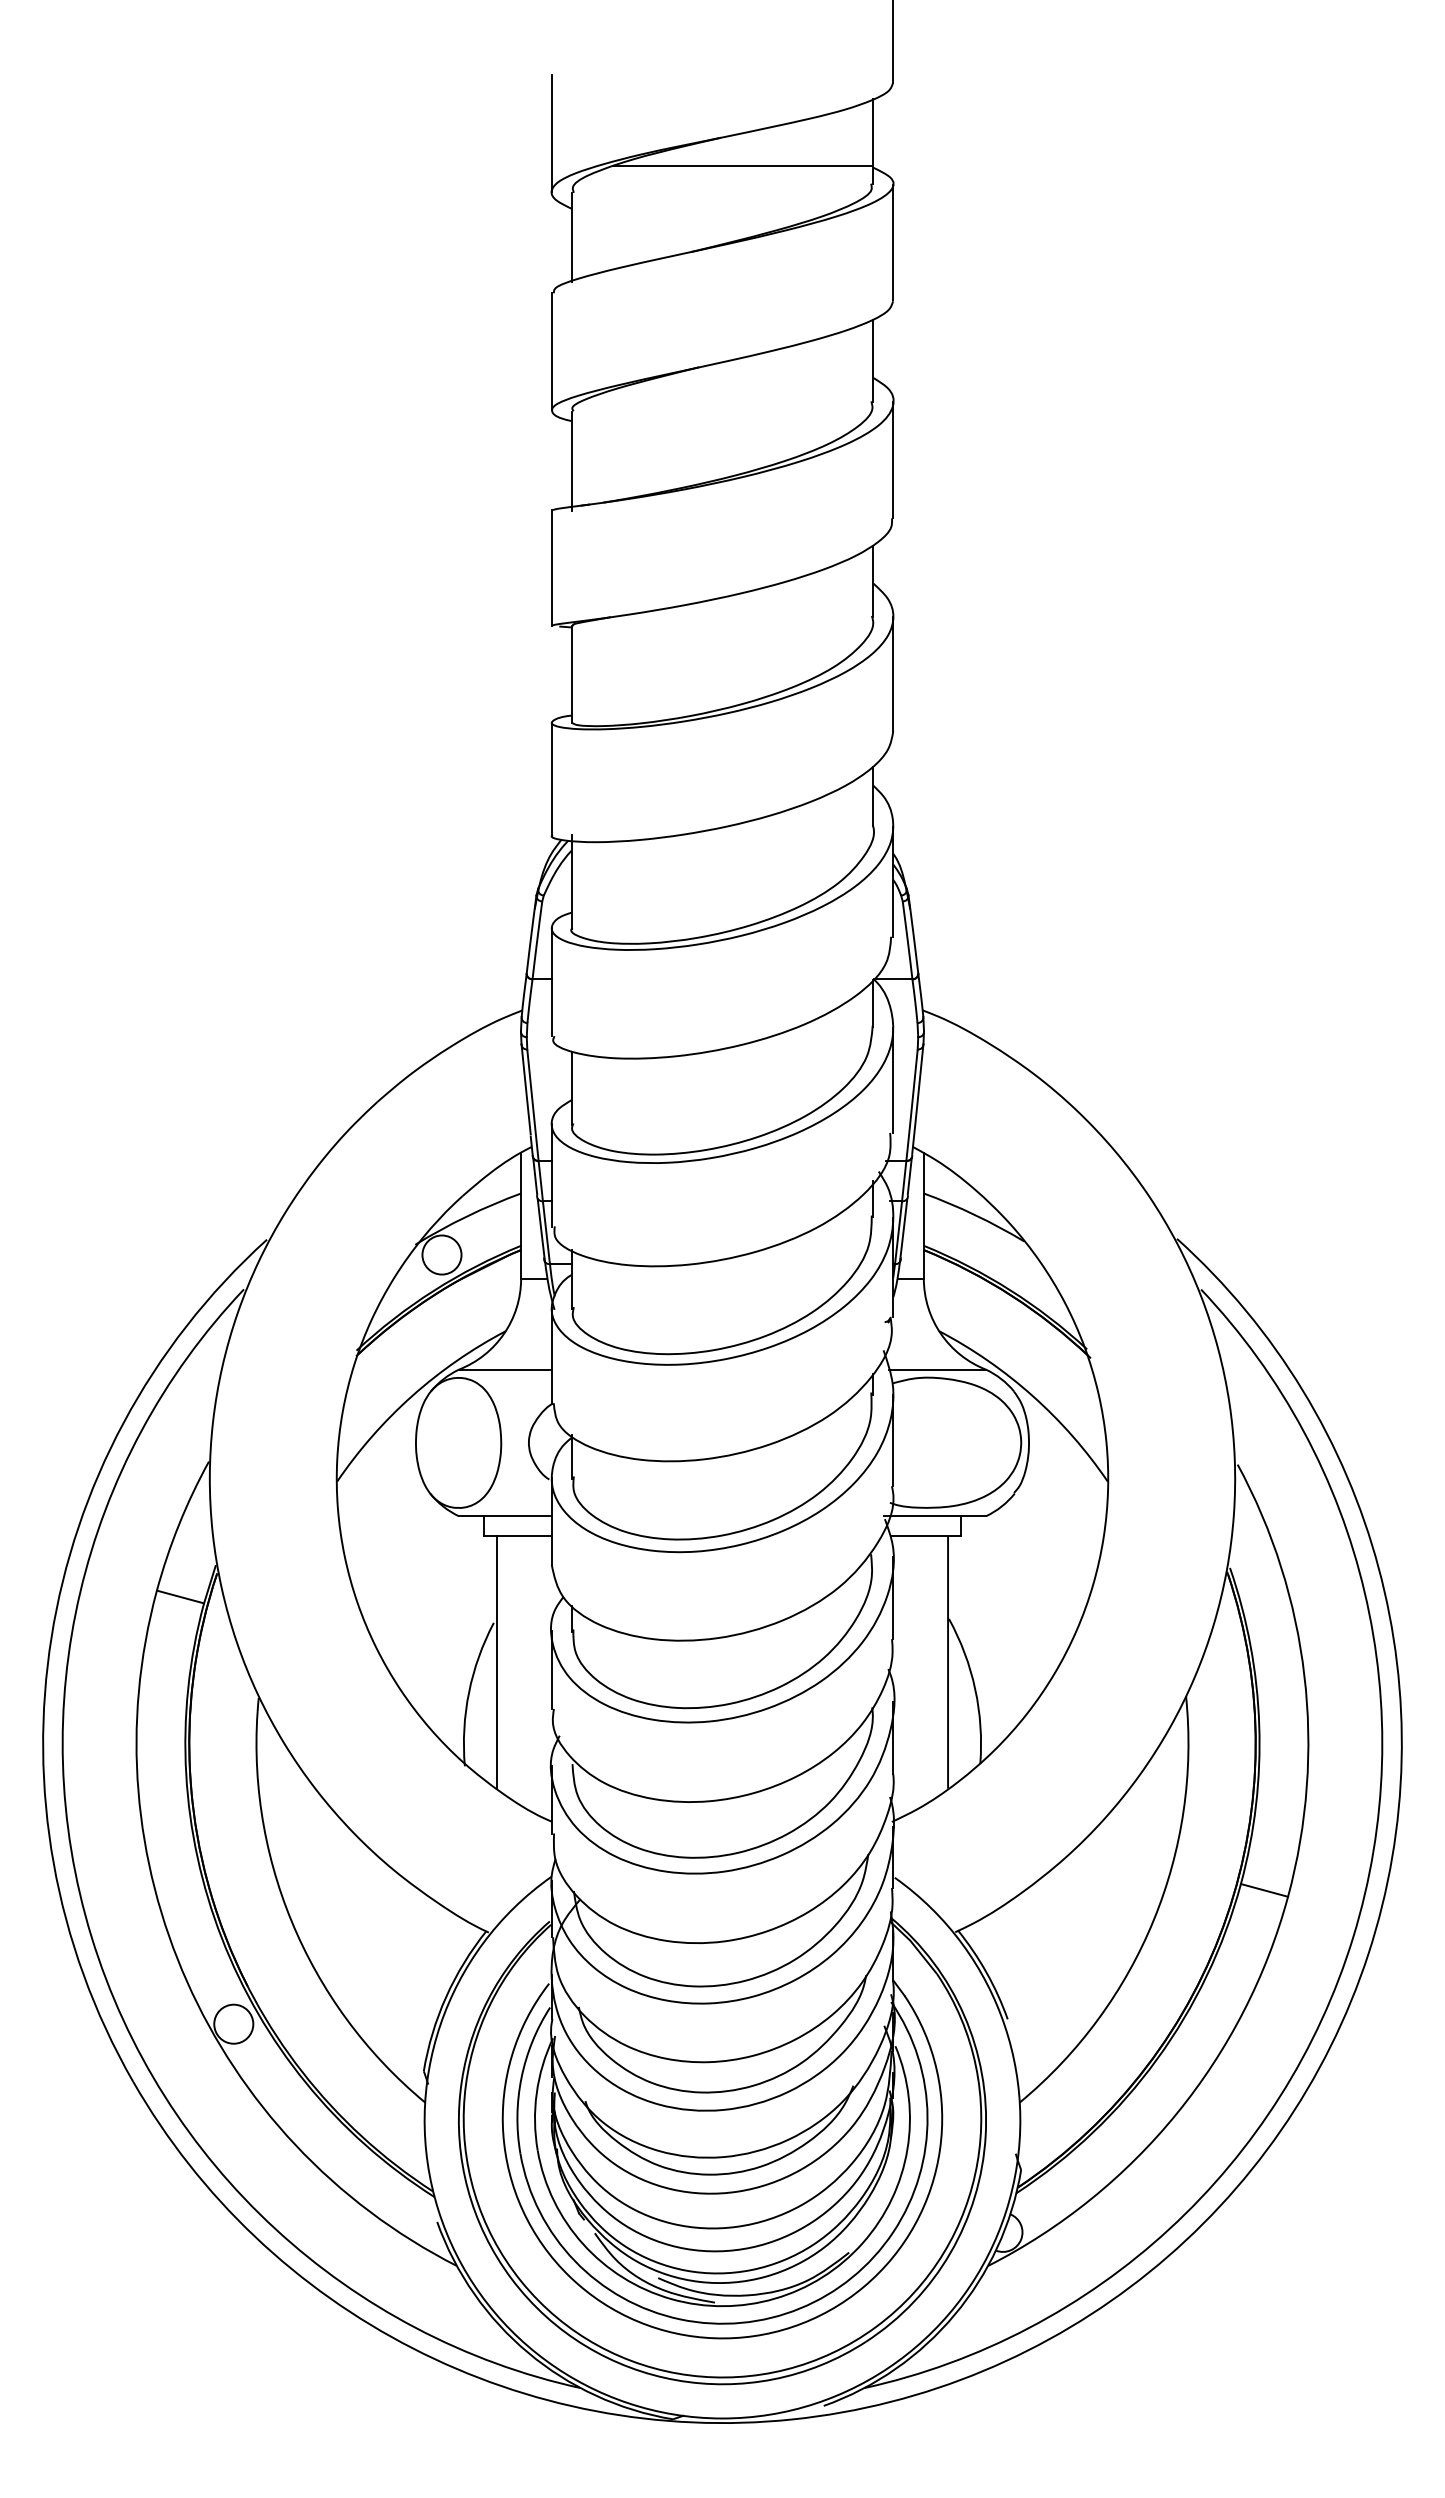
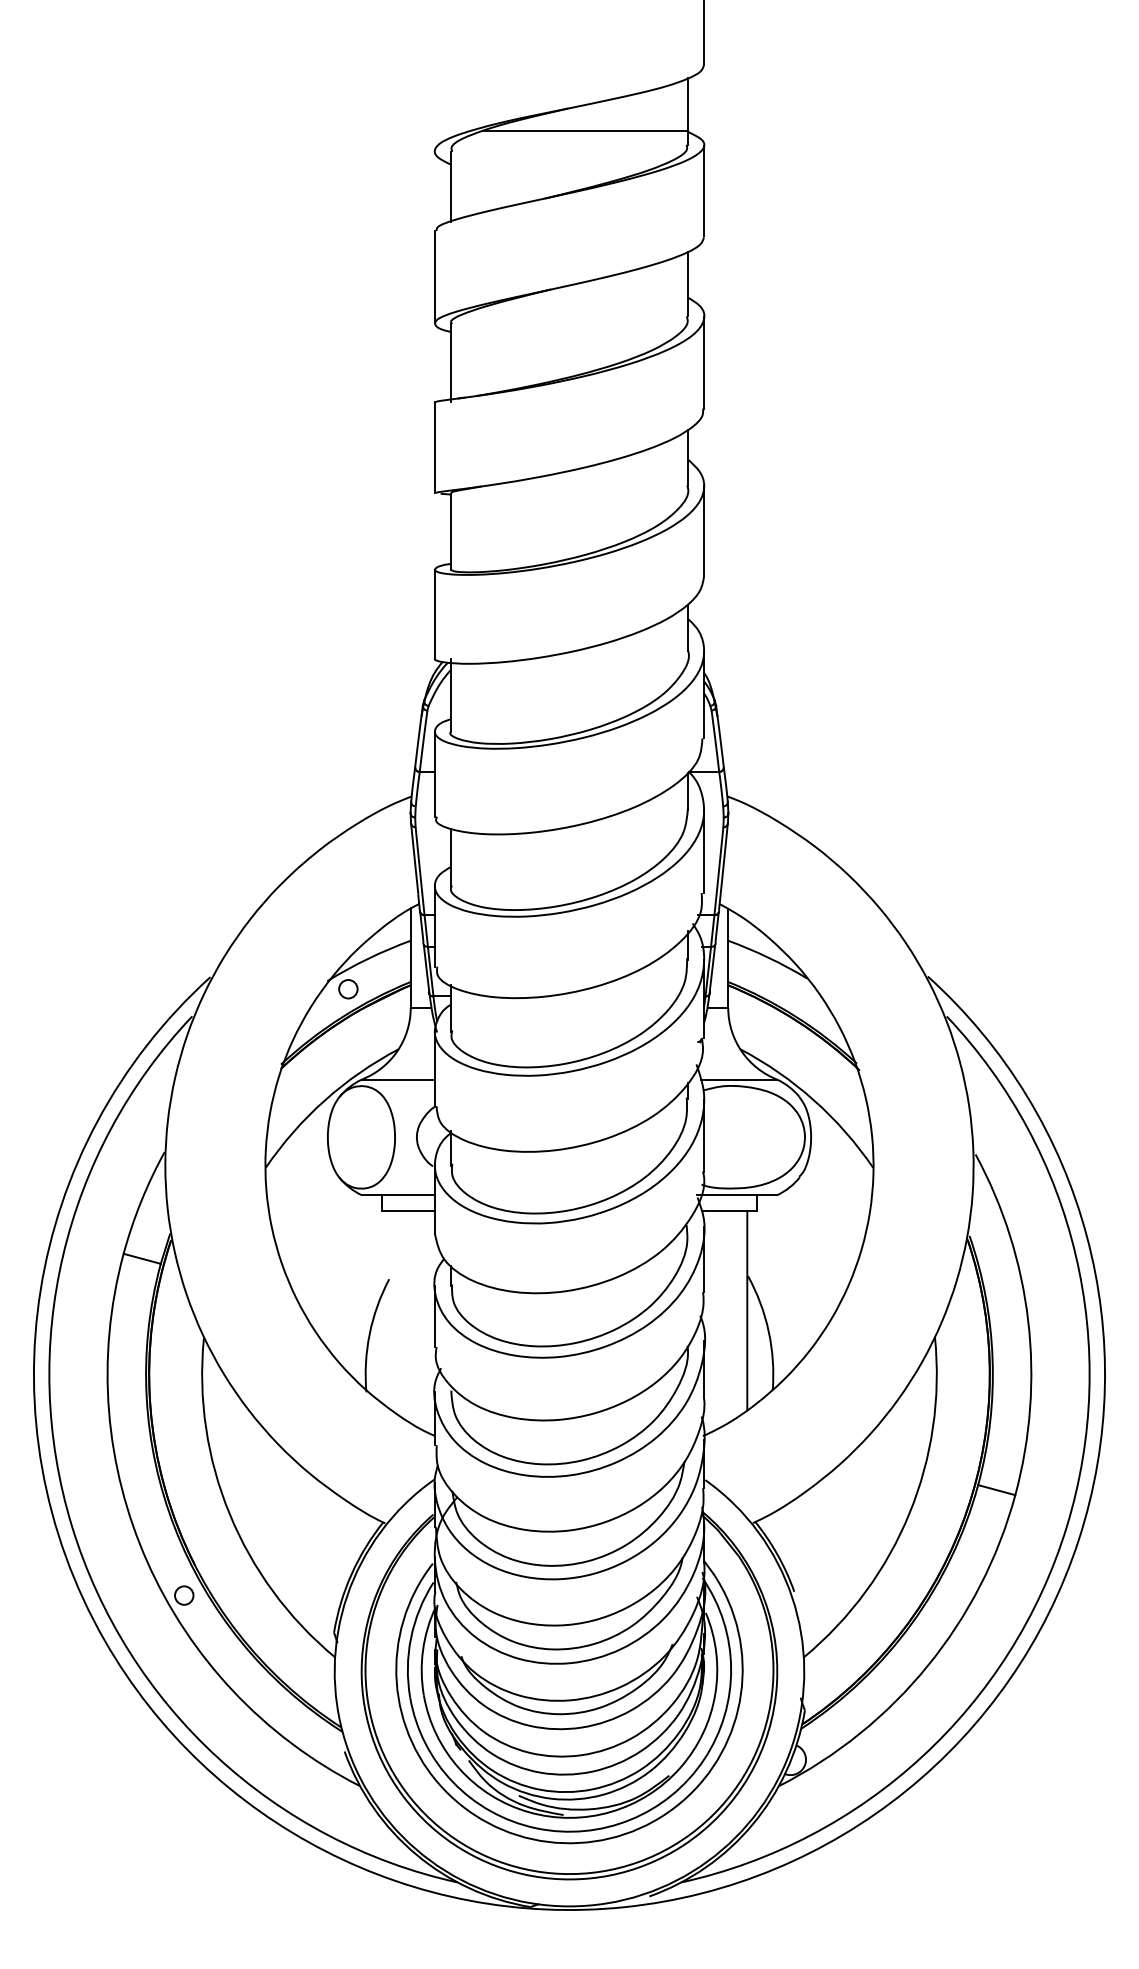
line: (551, 133) -> (434, 105), removed
circle: (441, 1254) -> (347, 988), size x0.6
line: (496, 1662) -> (391, 1310), removed
circle: (233, 2023) -> (184, 1595), size x0.6

